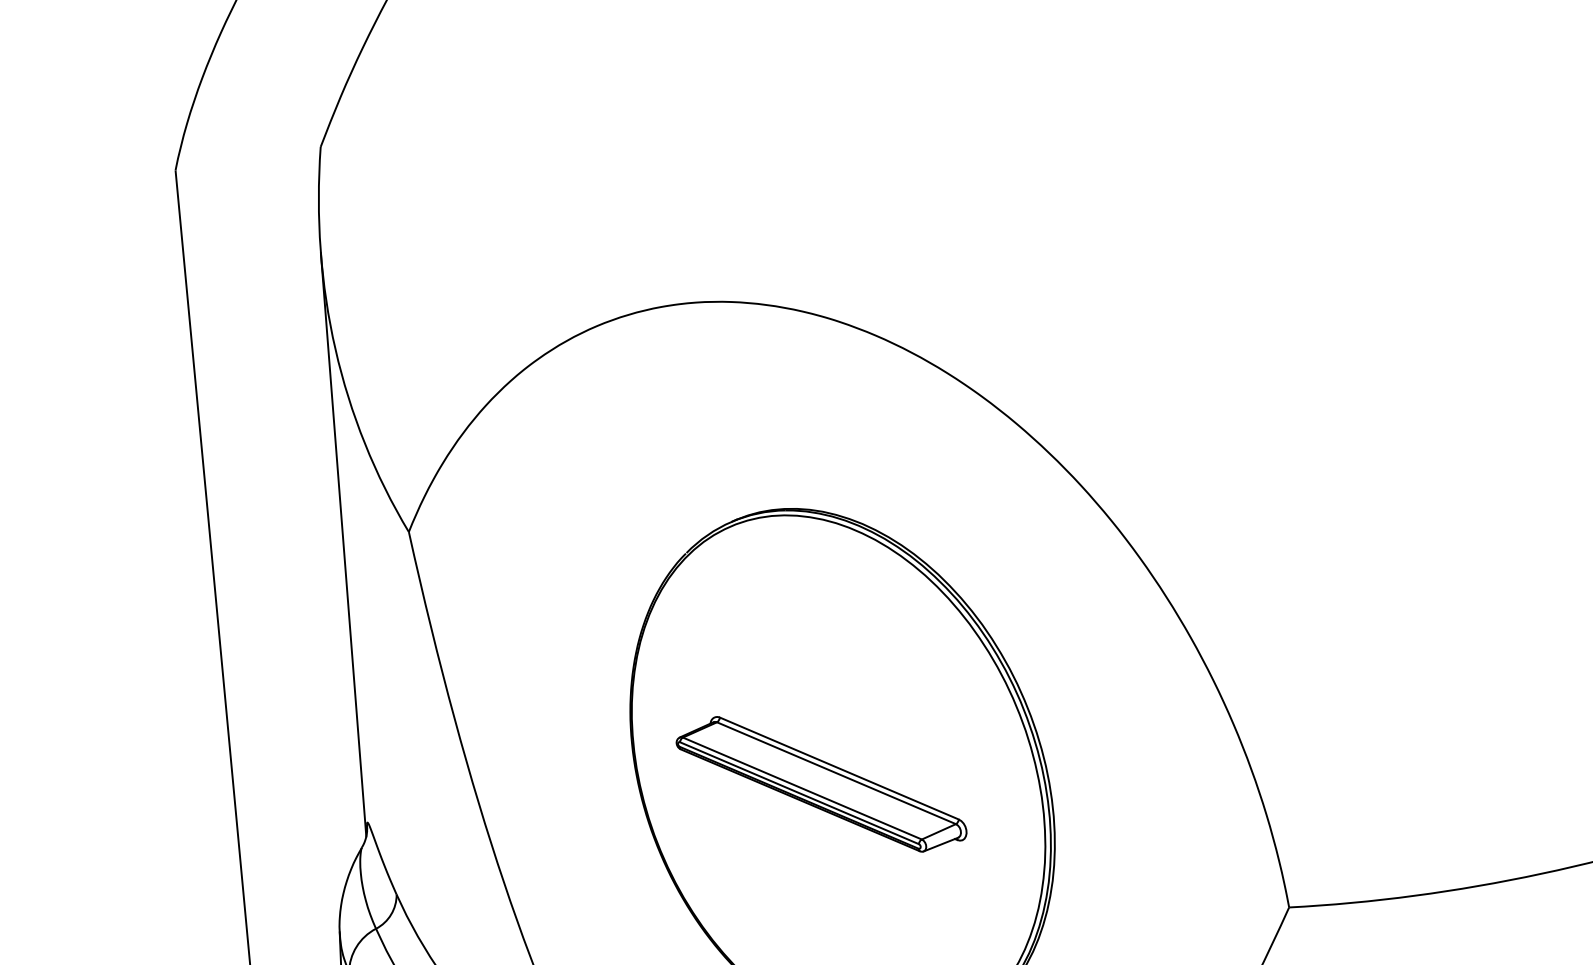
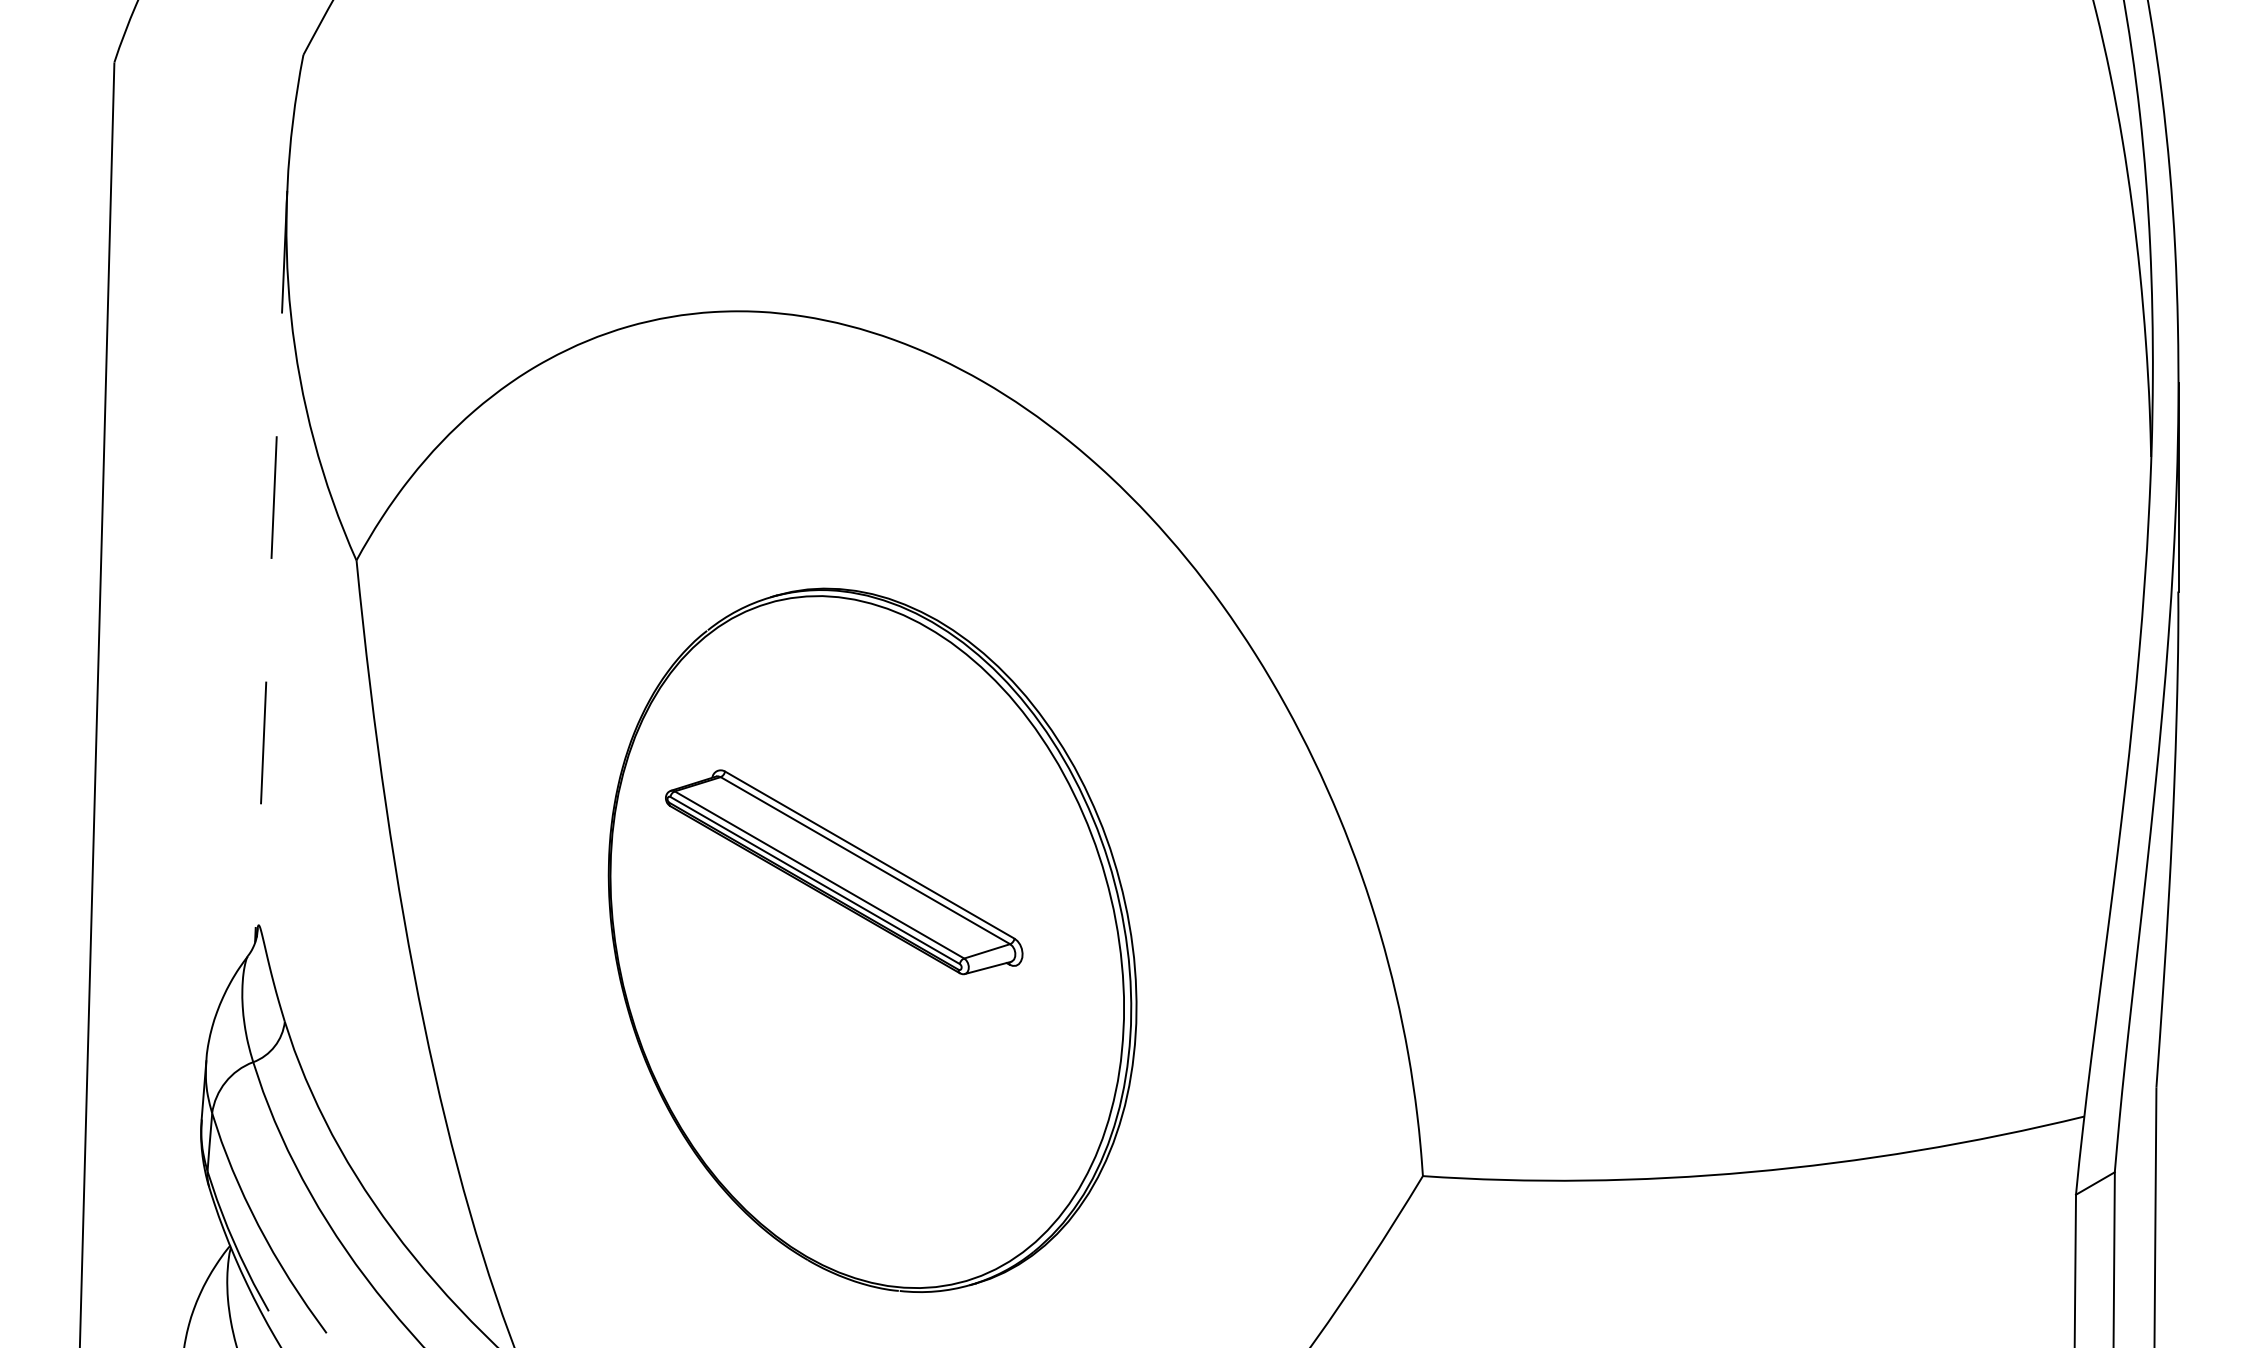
line: (343, 545) -> (271, 567), solid -> dashed
part: (821, 784) -> (844, 872), moved

